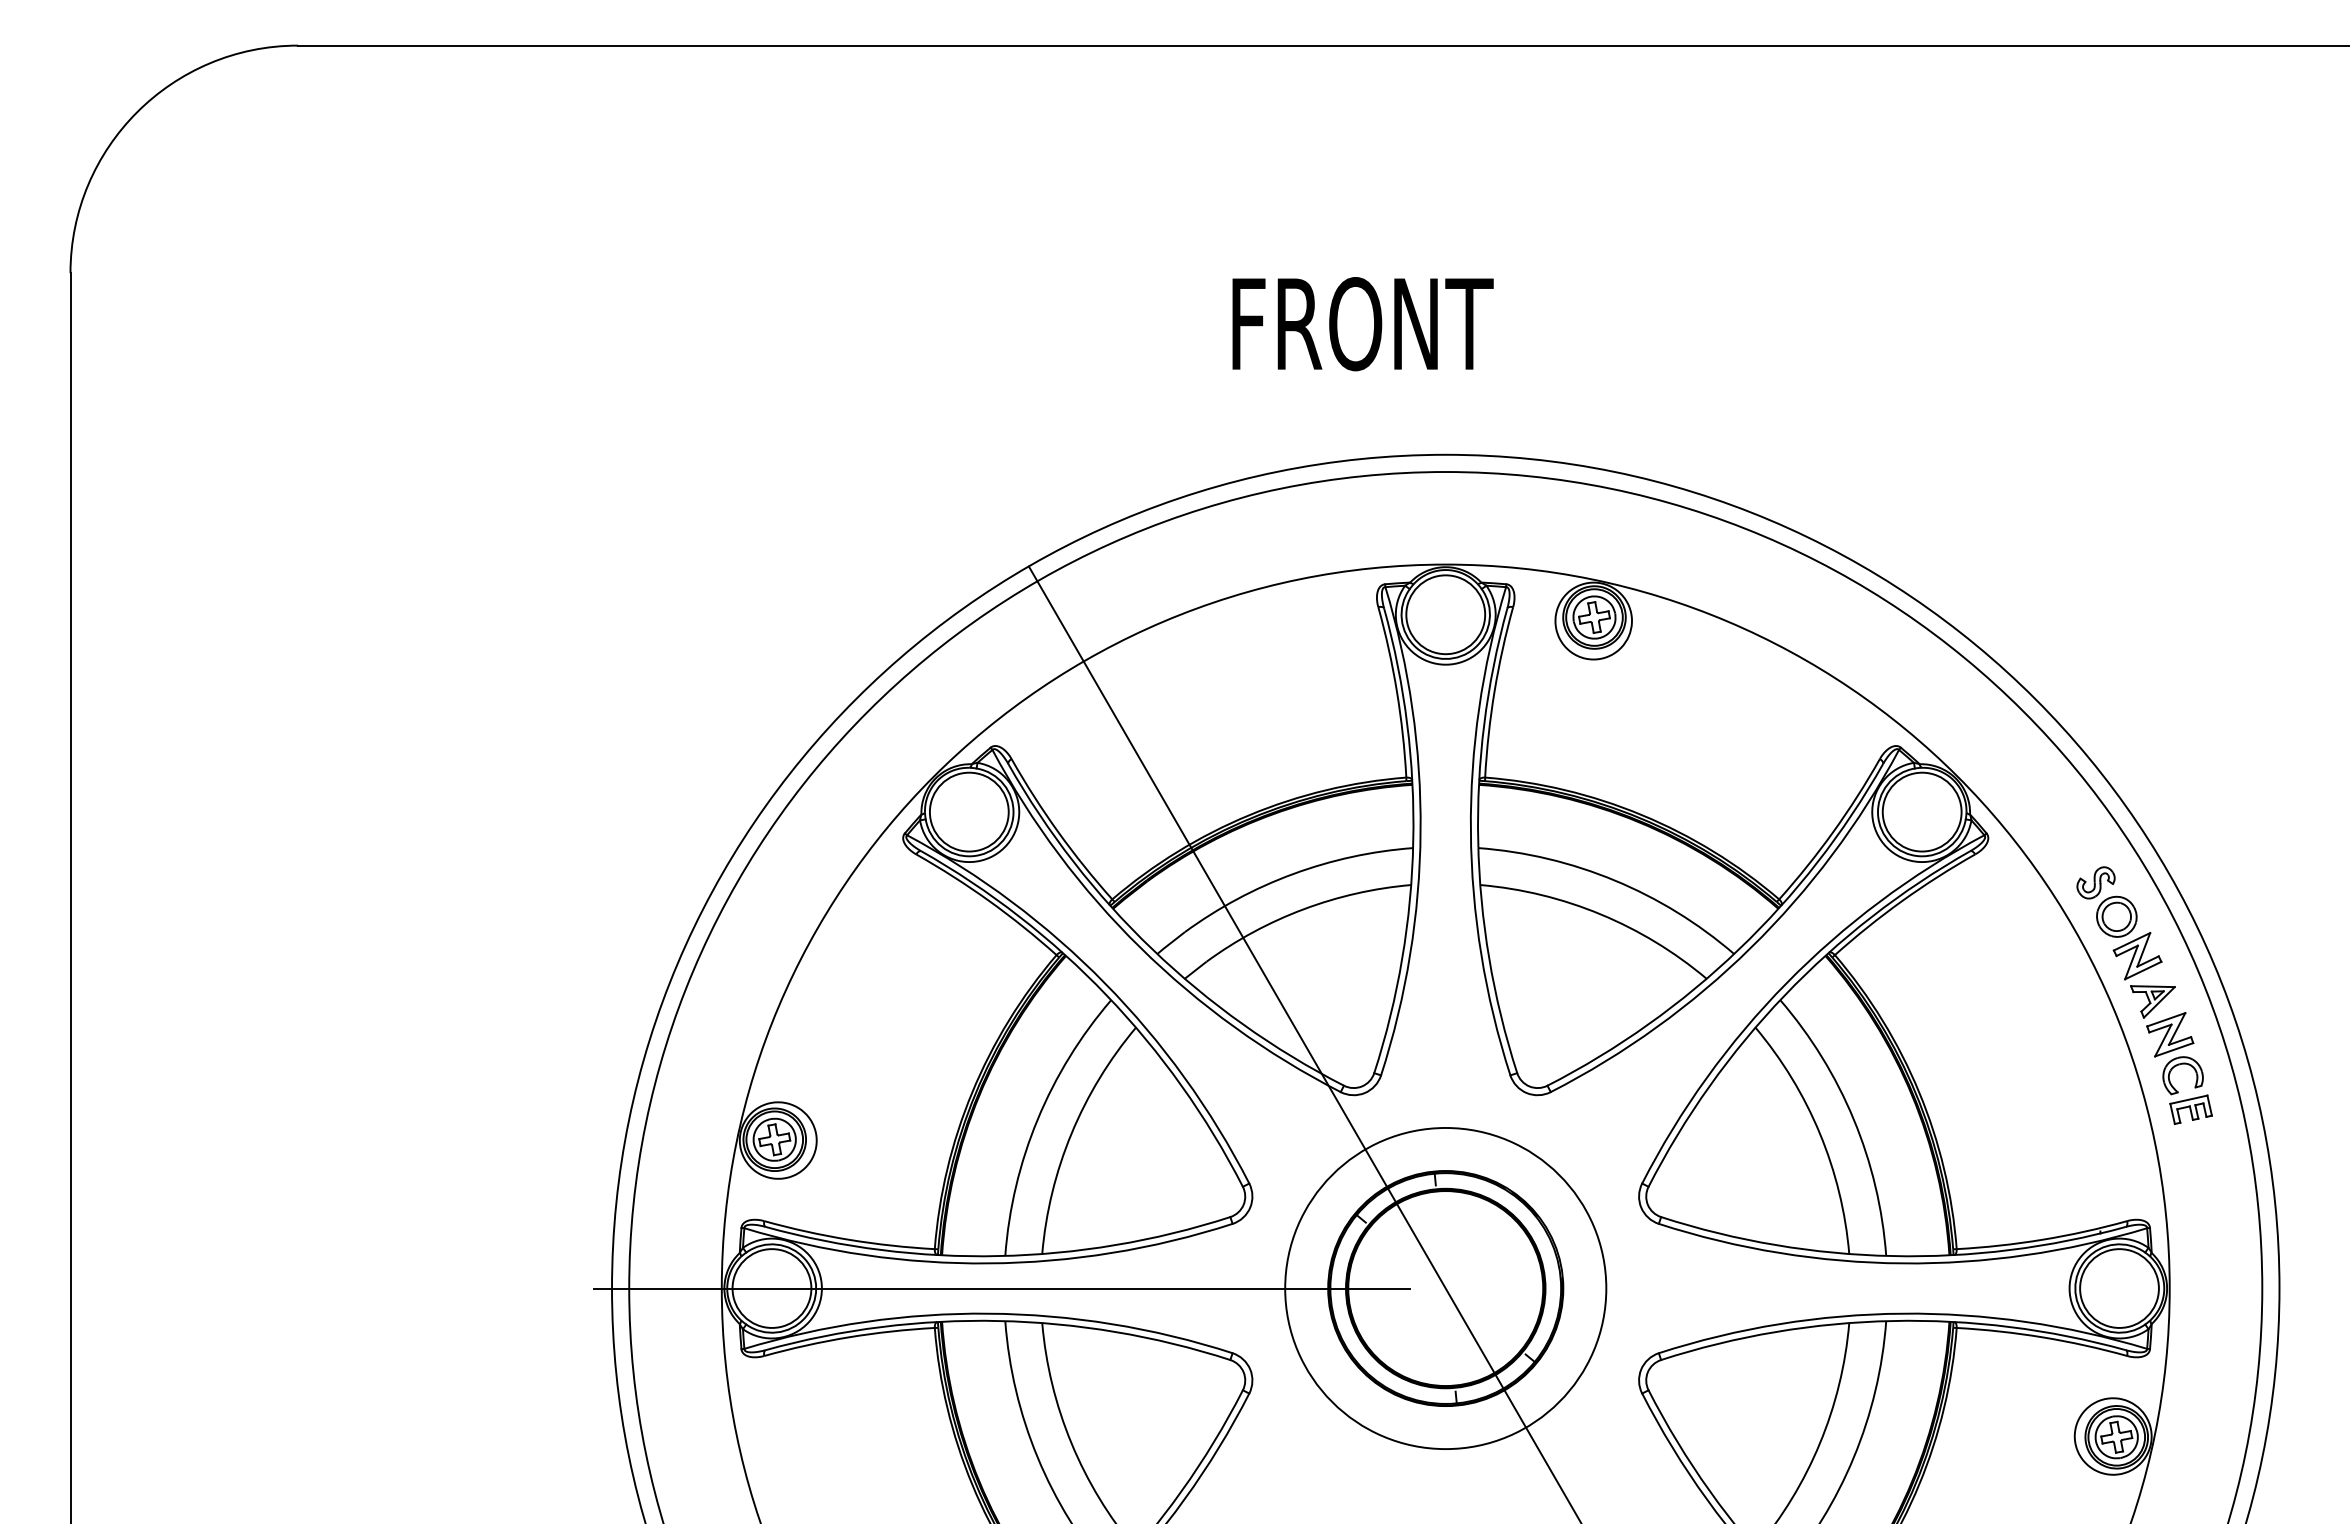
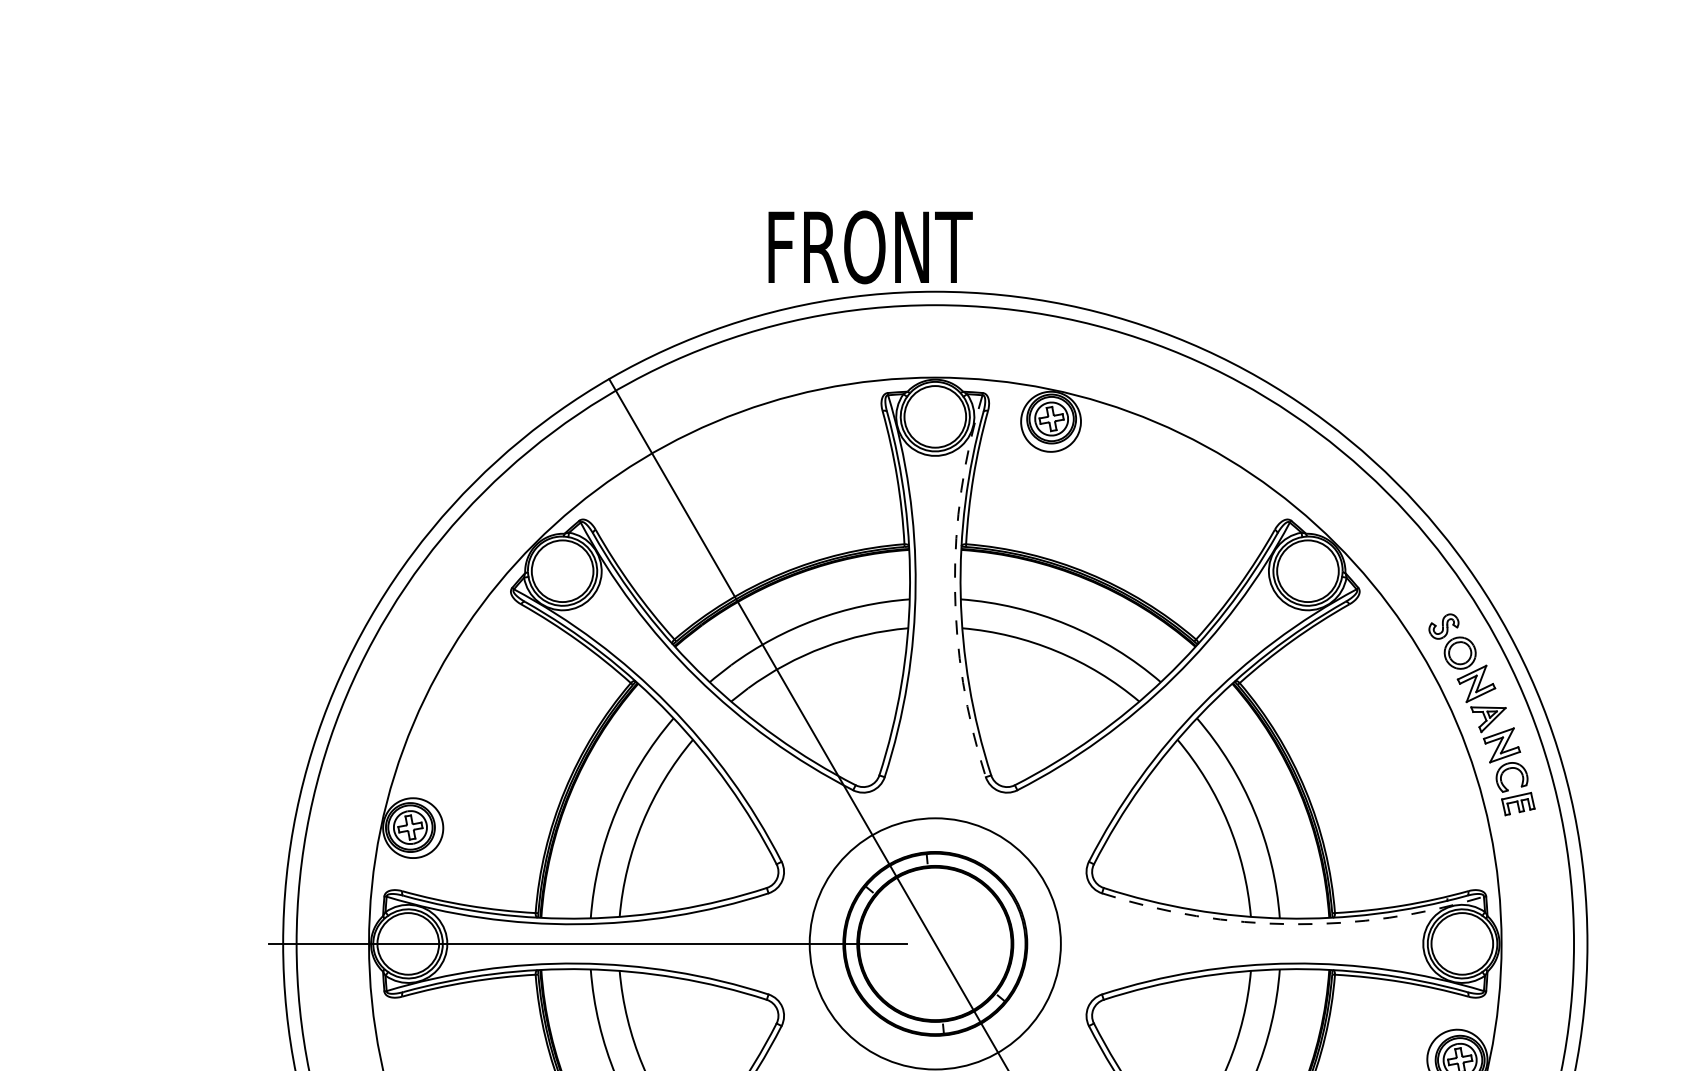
text: (1362, 324) -> (870, 247), moved
arc: (1470, 831) -> (954, 586), solid -> dashed
arc: (1902, 1263) -> (1292, 924), solid -> dashed

